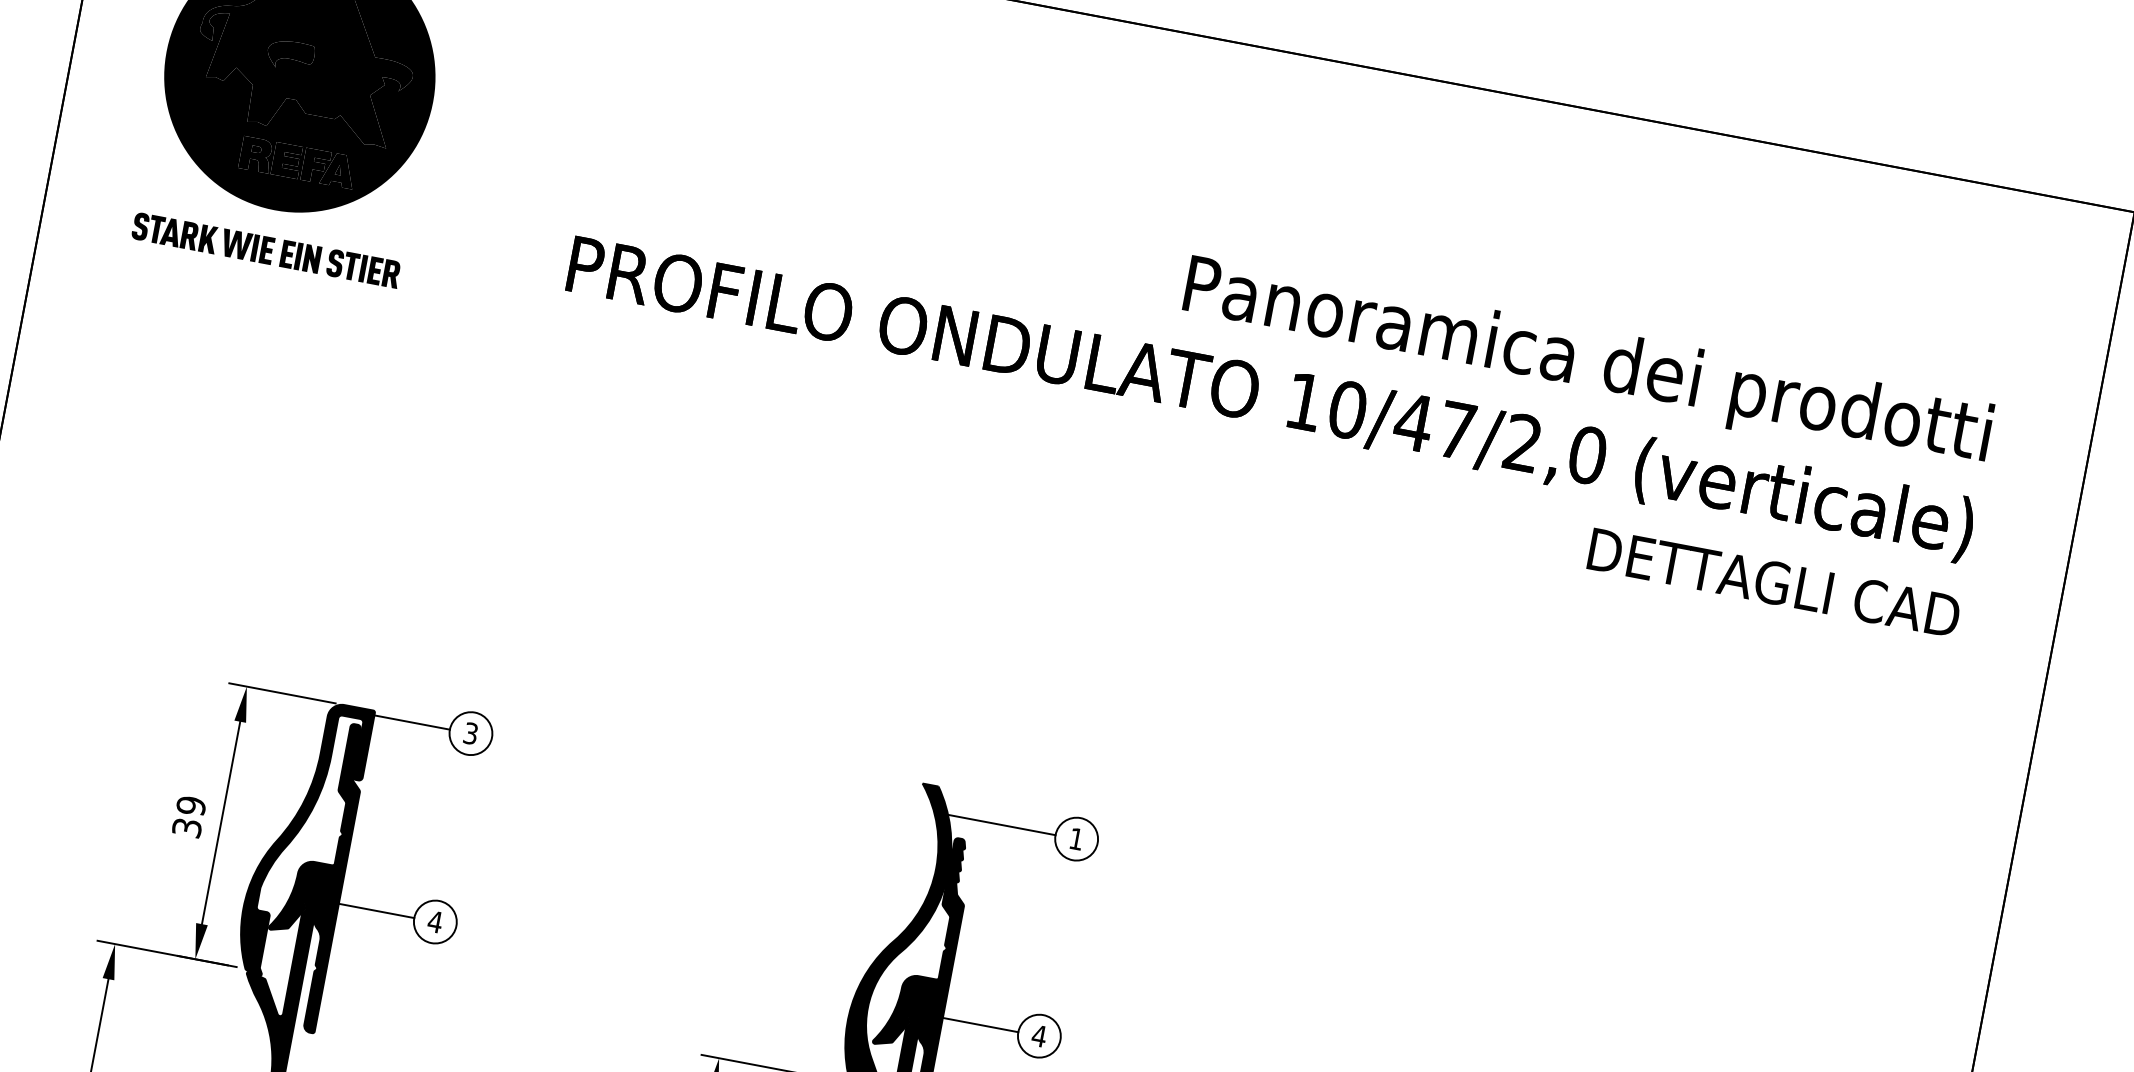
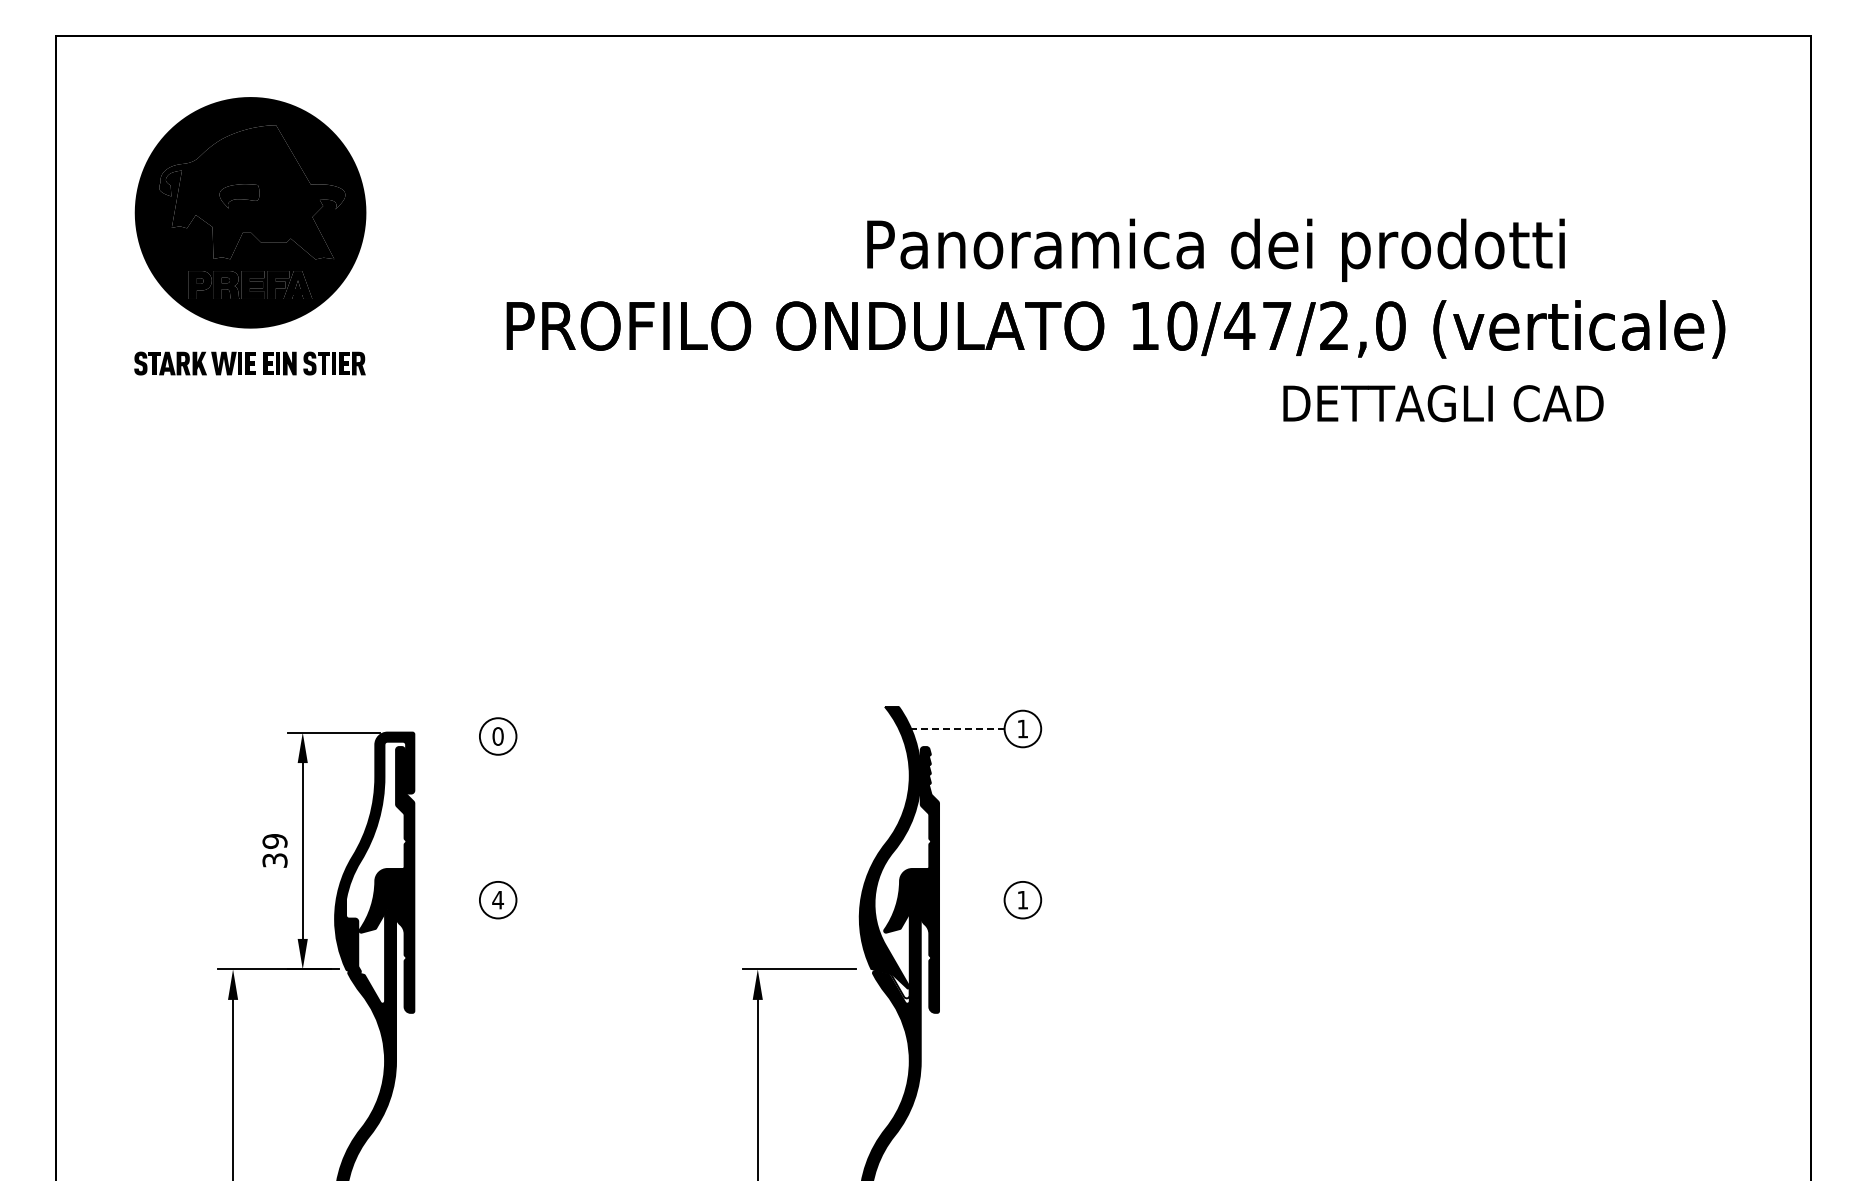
text: (1586, 363) -> (1215, 249), moved
text: (1774, 582) -> (1443, 403), moved
line: (411, 722) -> (446, 736), removed
text: (470, 733) -> (497, 736), 3 -> 0
line: (1001, 825) -> (957, 729), solid -> dashed
line: (375, 911) -> (446, 900), removed
line: (980, 1025) -> (971, 900), removed
text: (1038, 1036) -> (1022, 900), 4 -> 1

